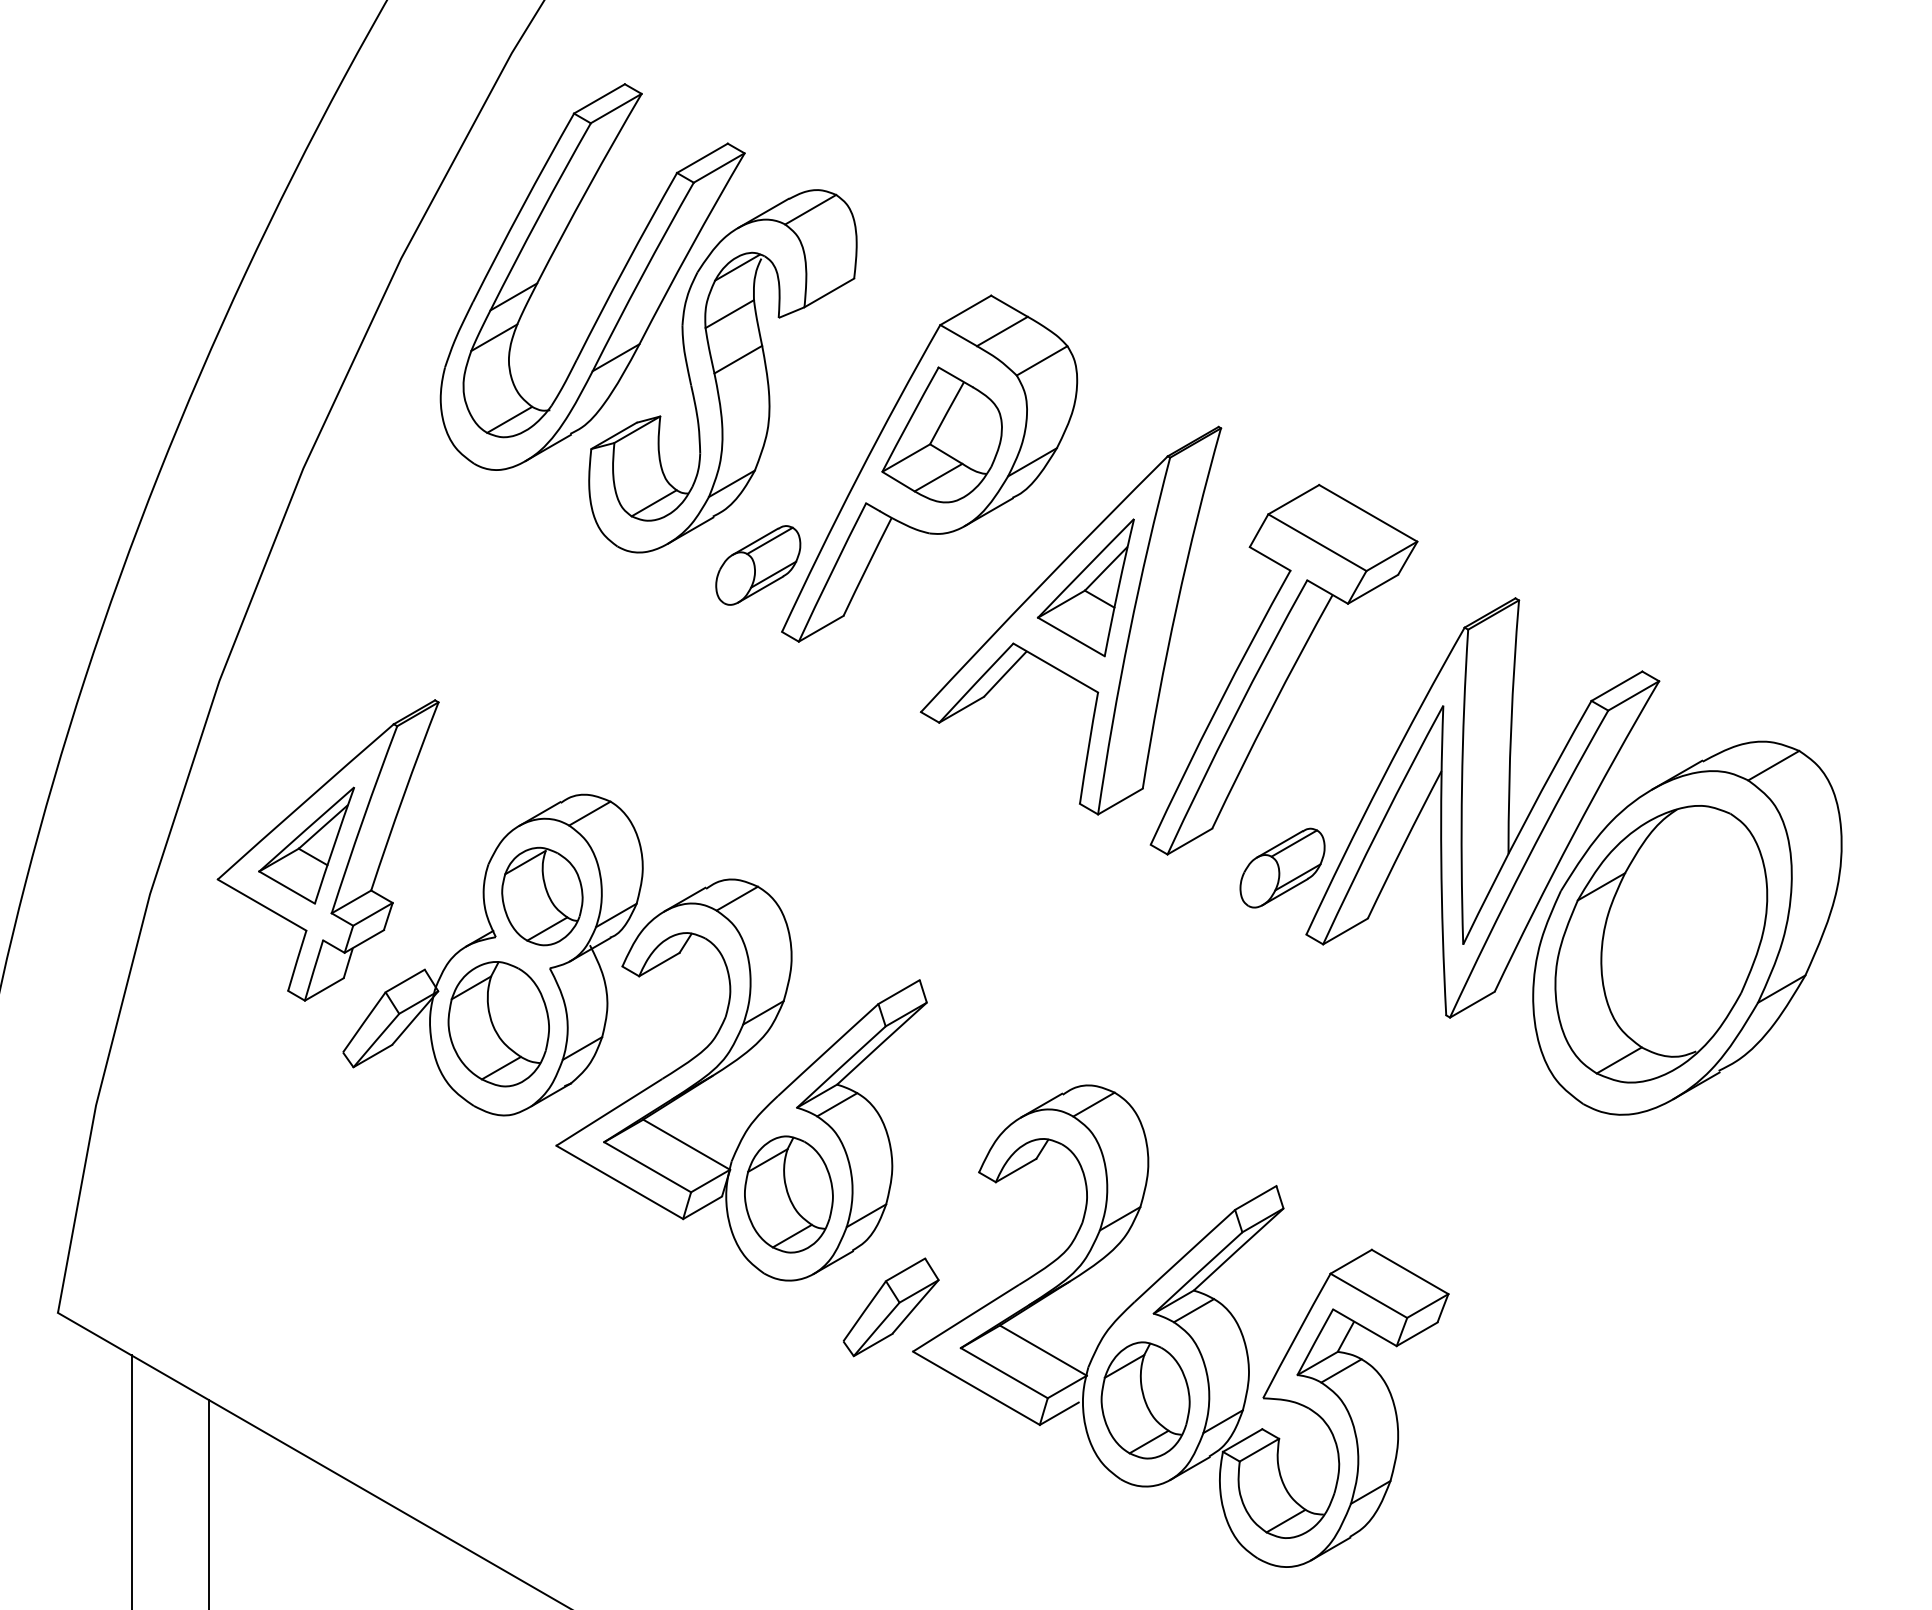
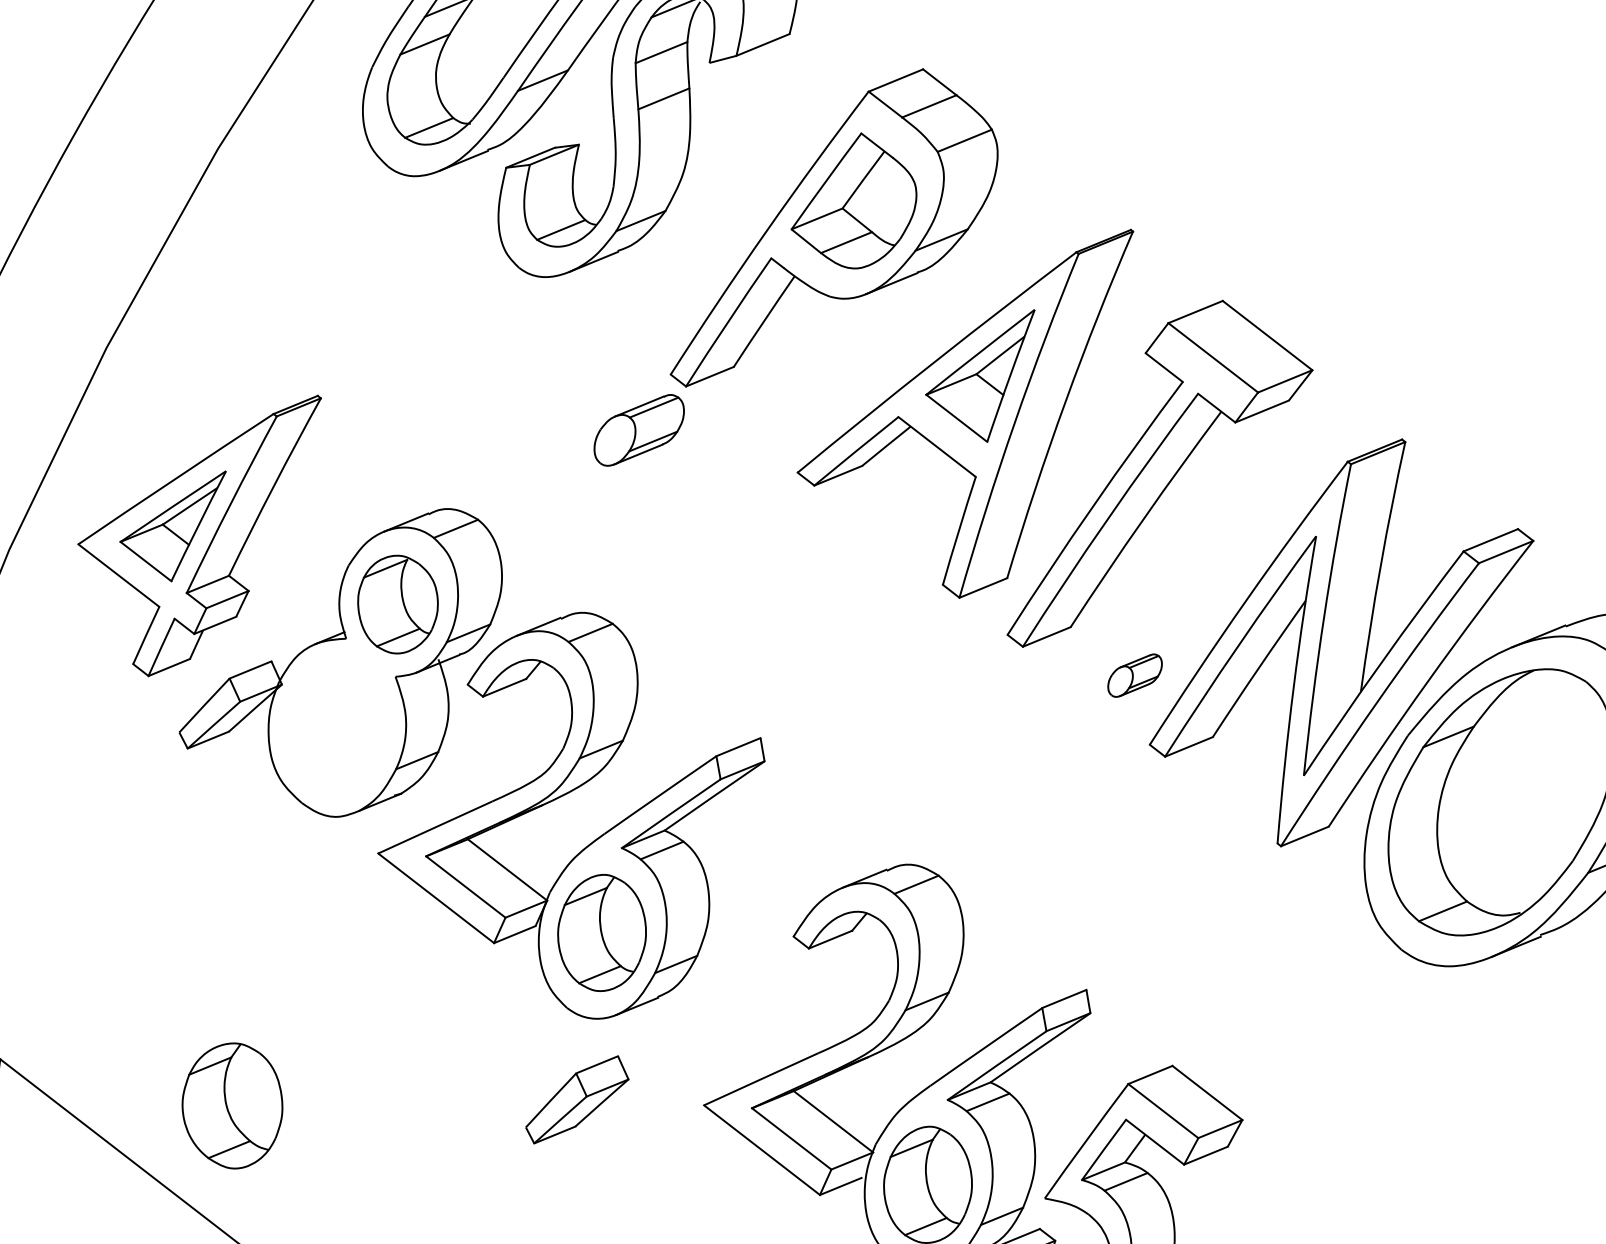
part: (758, 565) -> (639, 430), moved
part: (1282, 867) -> (1135, 675), size x0.6
part: (498, 1024) -> (232, 1105), moved
part: (890, 1307) -> (577, 1100), moved

